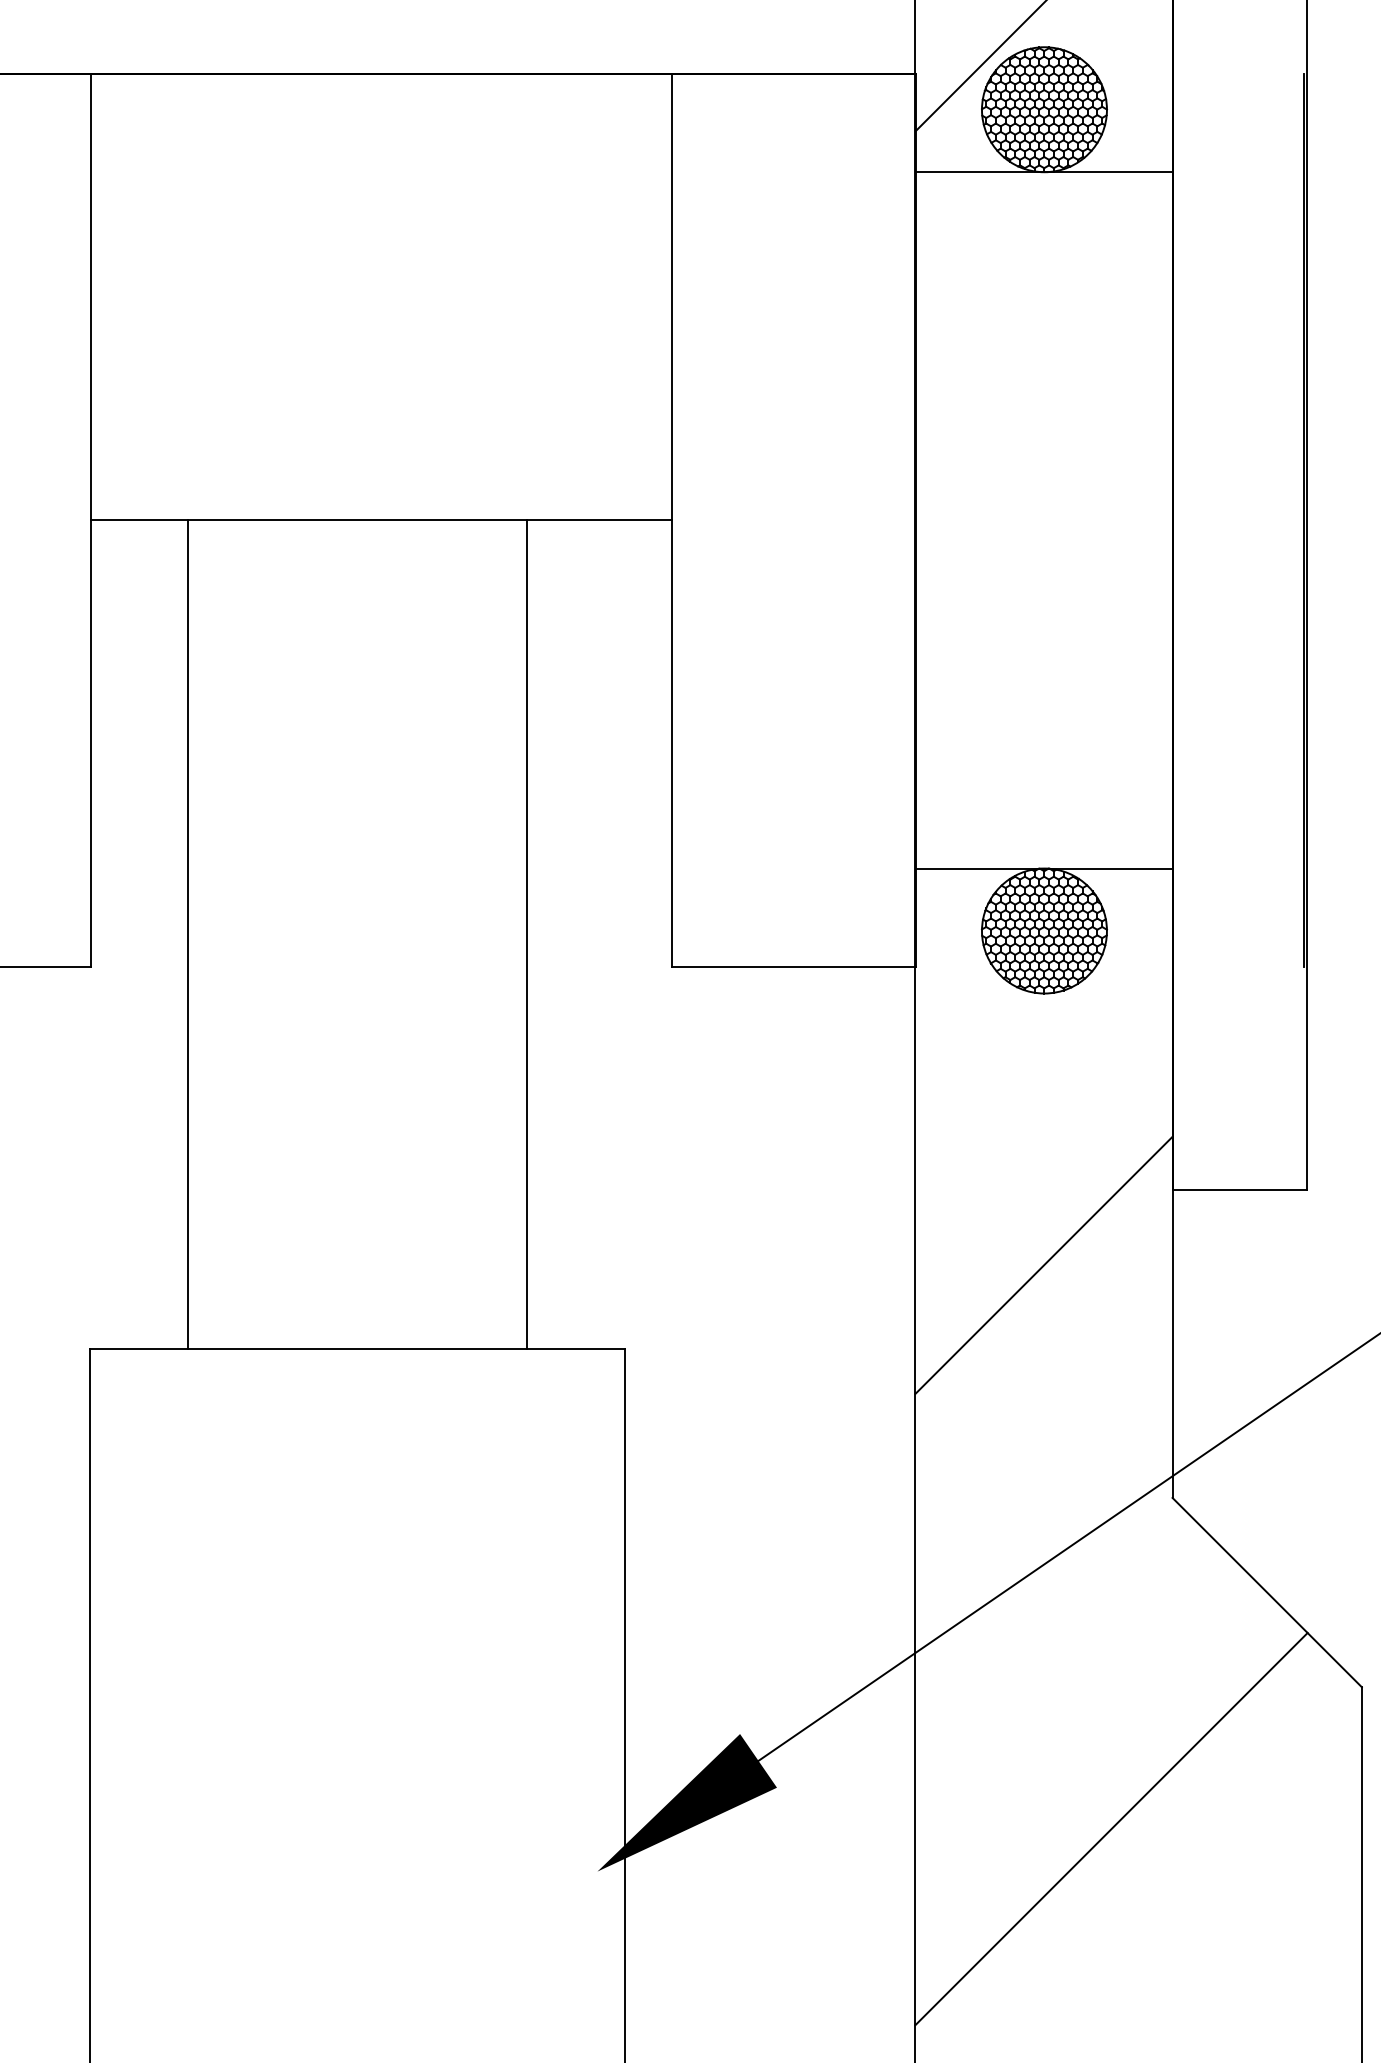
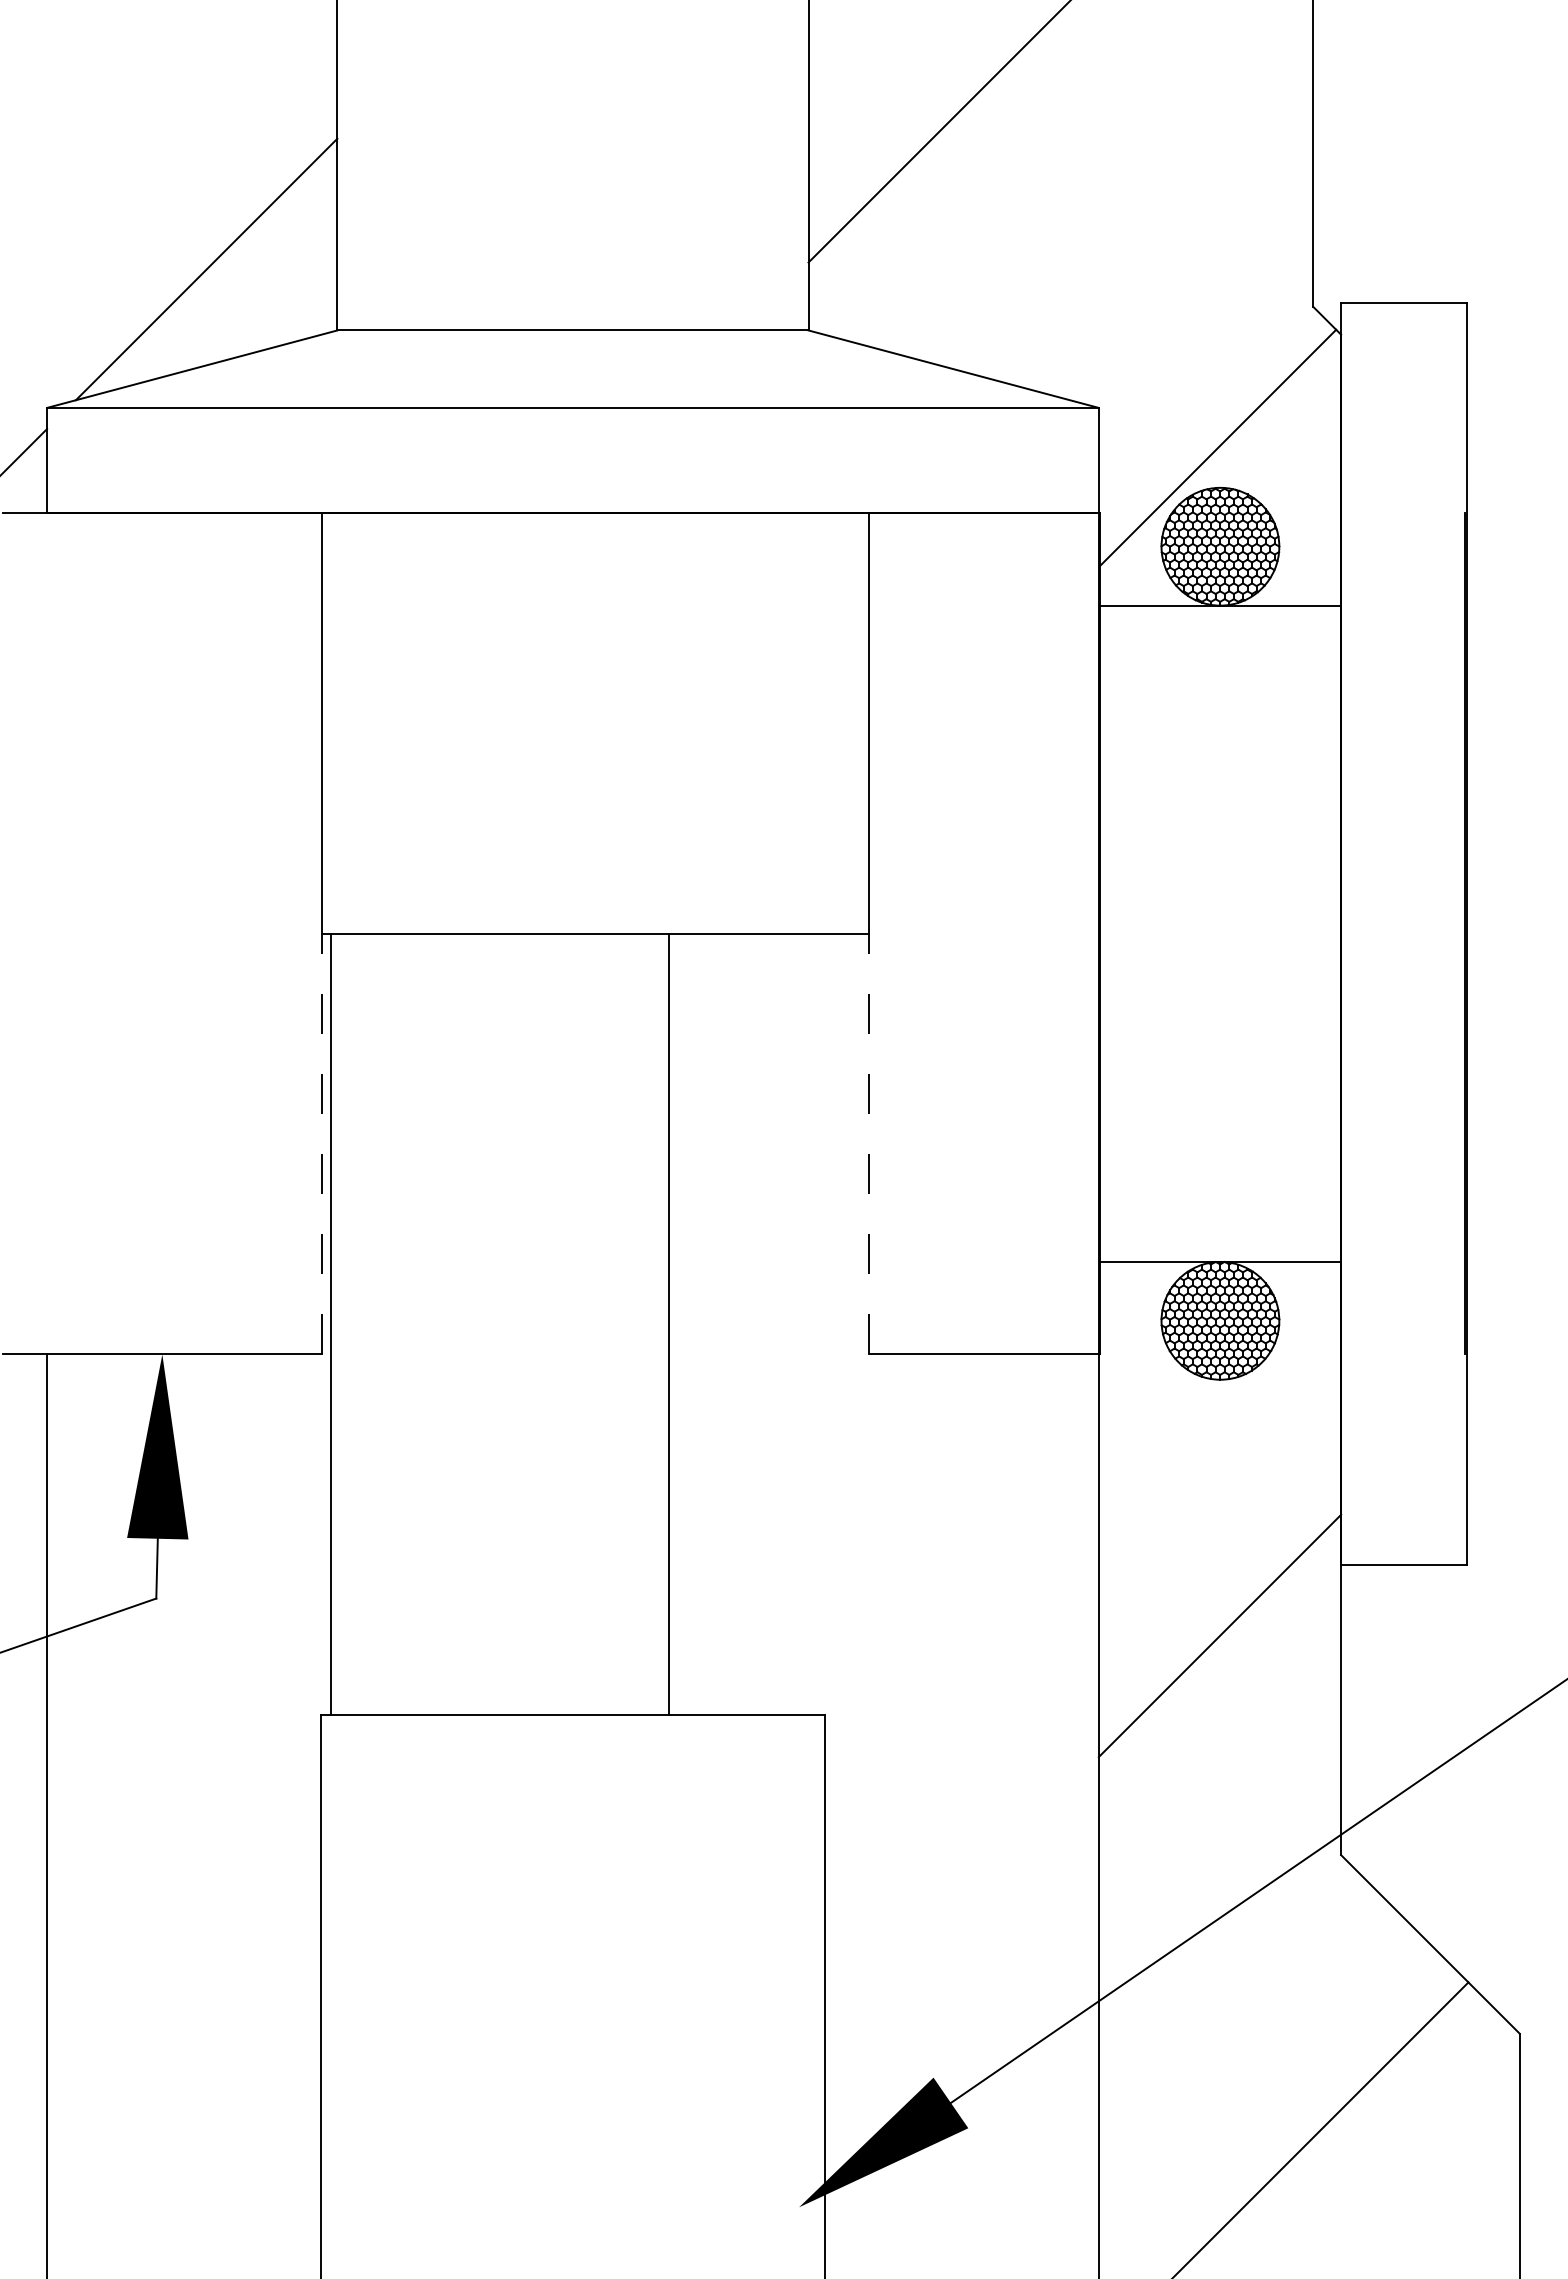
line: (91, 742) -> (322, 1143), solid -> dashed
line: (672, 742) -> (869, 1143), solid -> dashed
line: (188, 933) -> (331, 1323), moved
line: (526, 933) -> (668, 1323), moved

